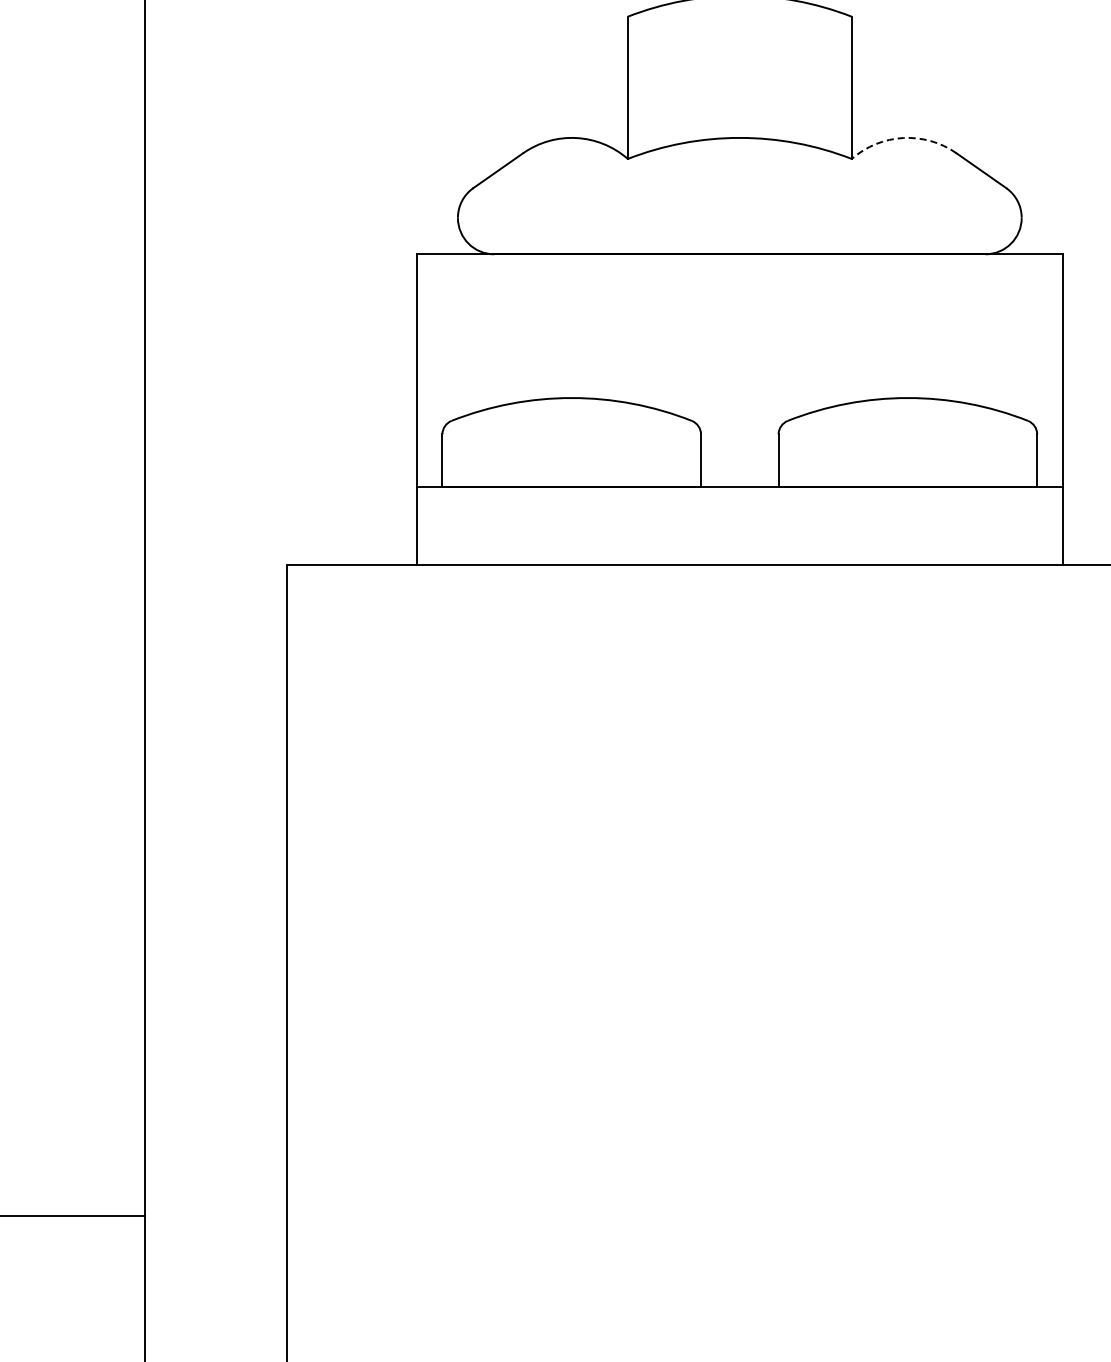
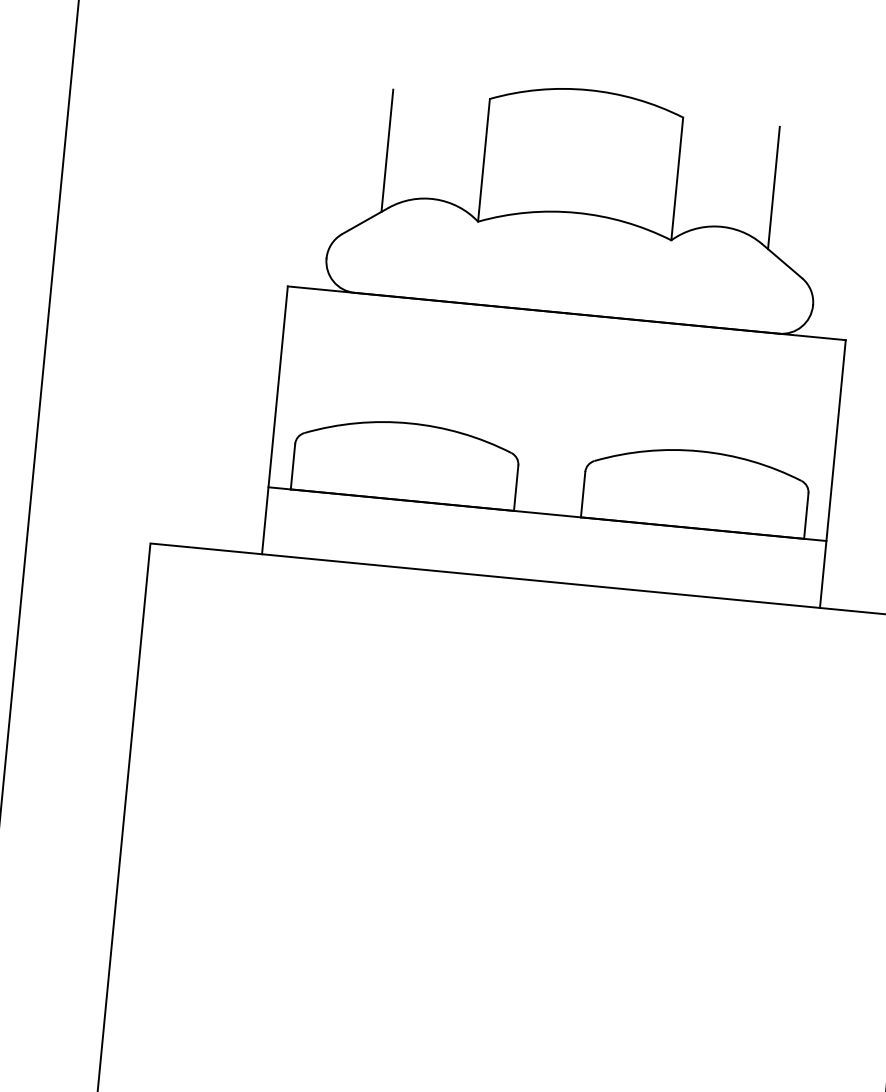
line: (515, 87) -> (387, 150), added
line: (963, 87) -> (773, 187), added
arc: (903, 138) -> (717, 226), dashed -> solid

